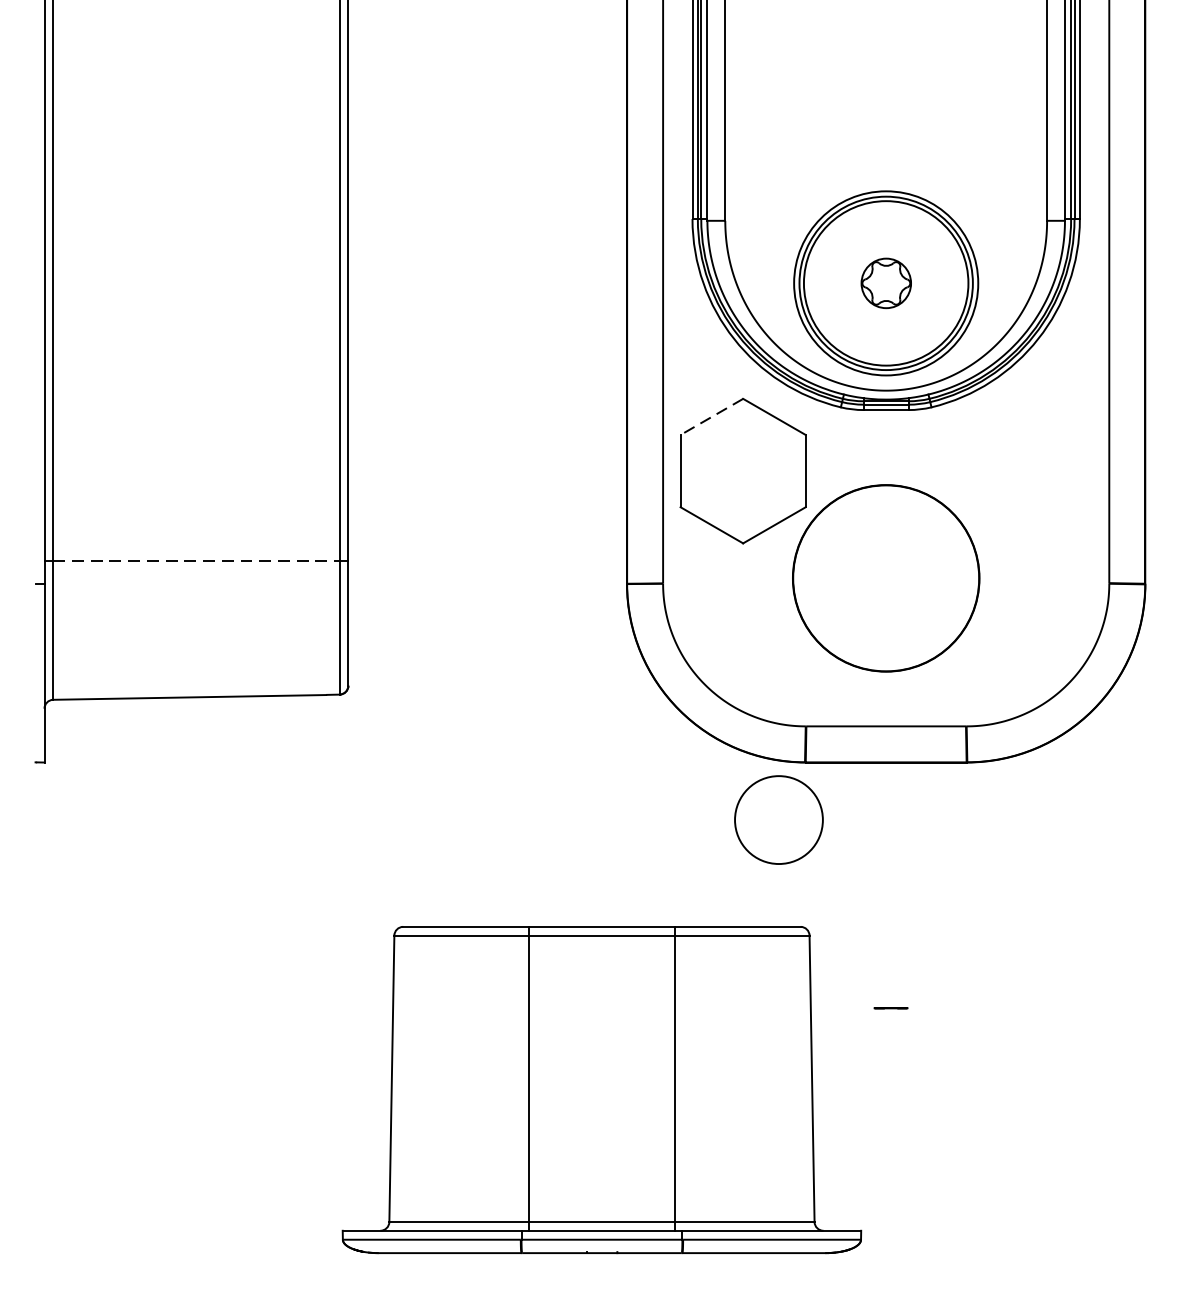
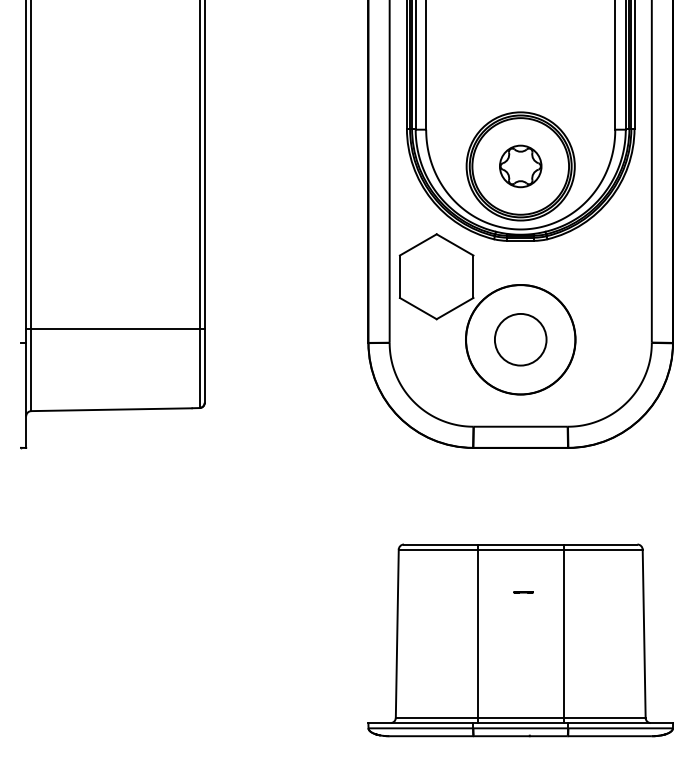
part: (885, 283) -> (520, 166), size x1.43
line: (710, 417) -> (417, 245), dashed -> solid
line: (196, 560) -> (115, 329), dashed -> solid
circle: (778, 819) -> (520, 339), moved
part: (601, 1090) -> (520, 640), moved

